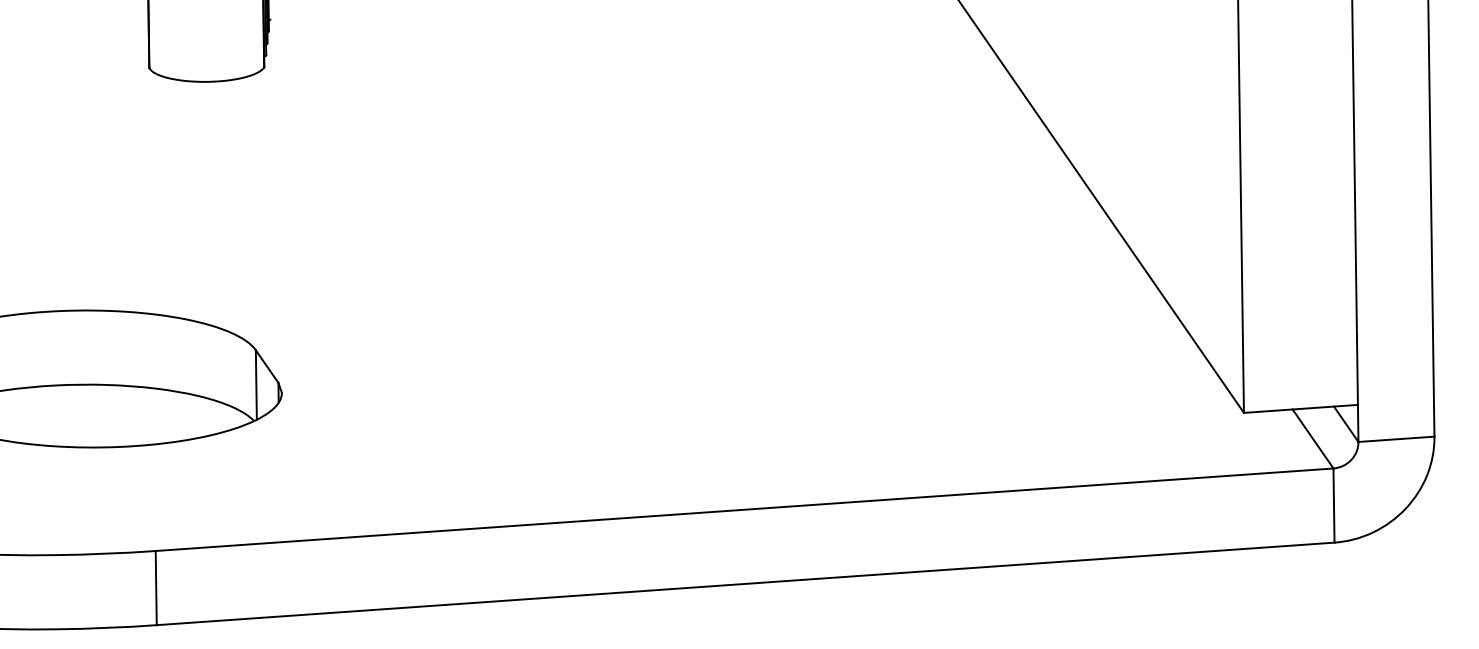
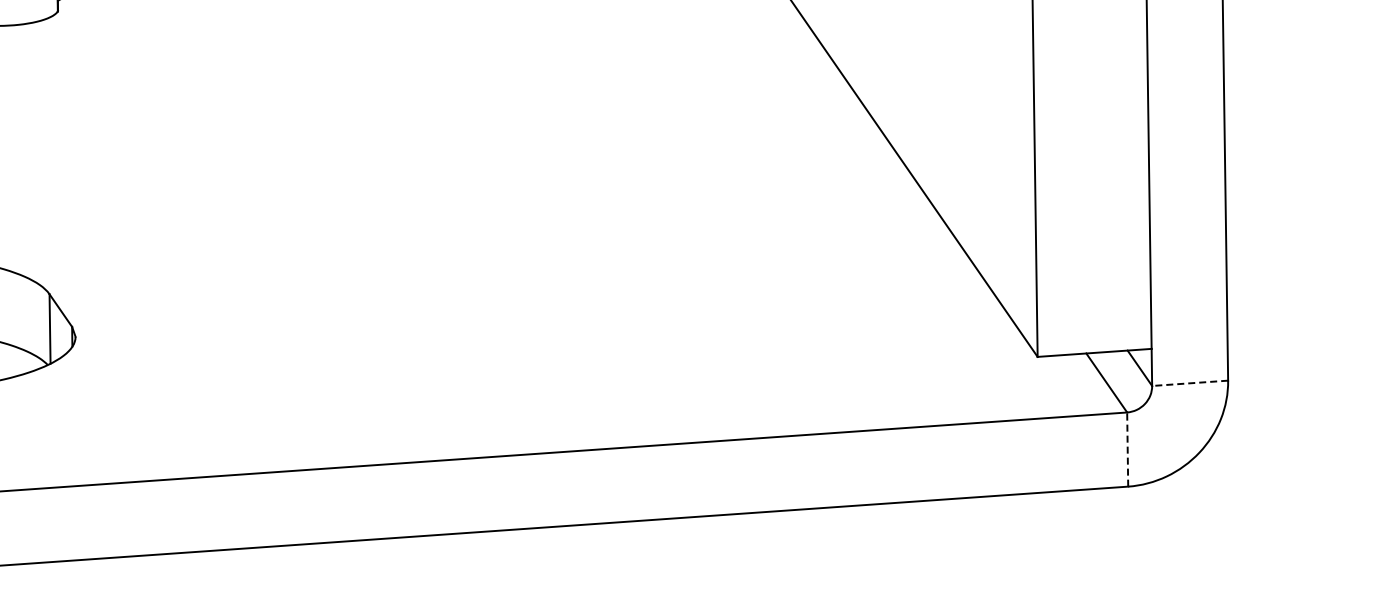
line: (1395, 439) -> (1189, 383), solid -> dashed
line: (1333, 505) -> (1127, 449), solid -> dashed

